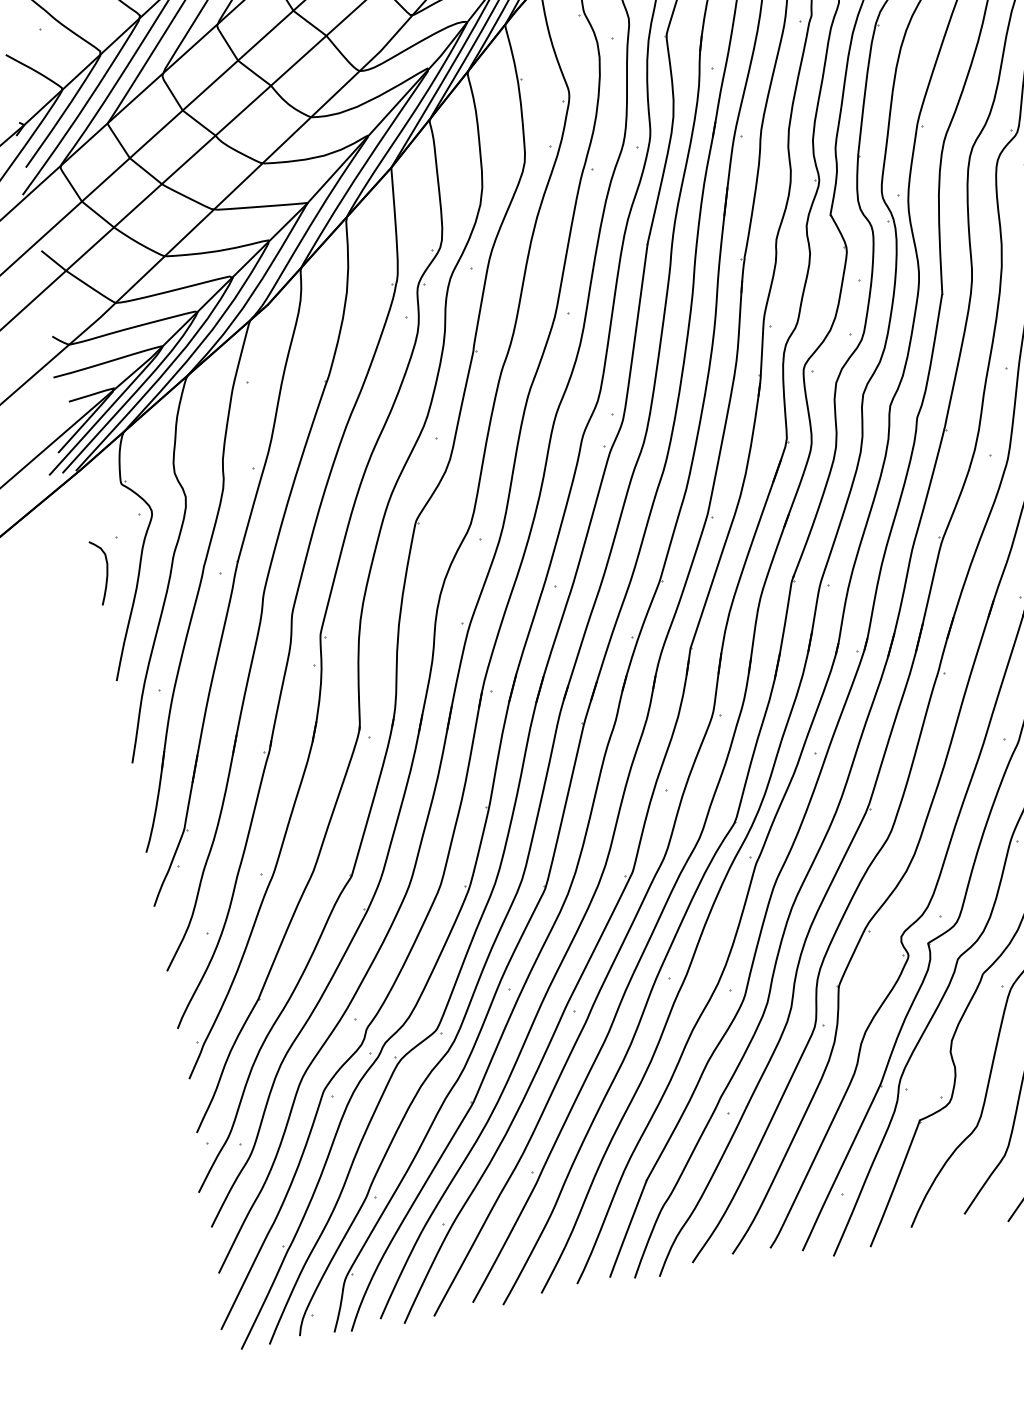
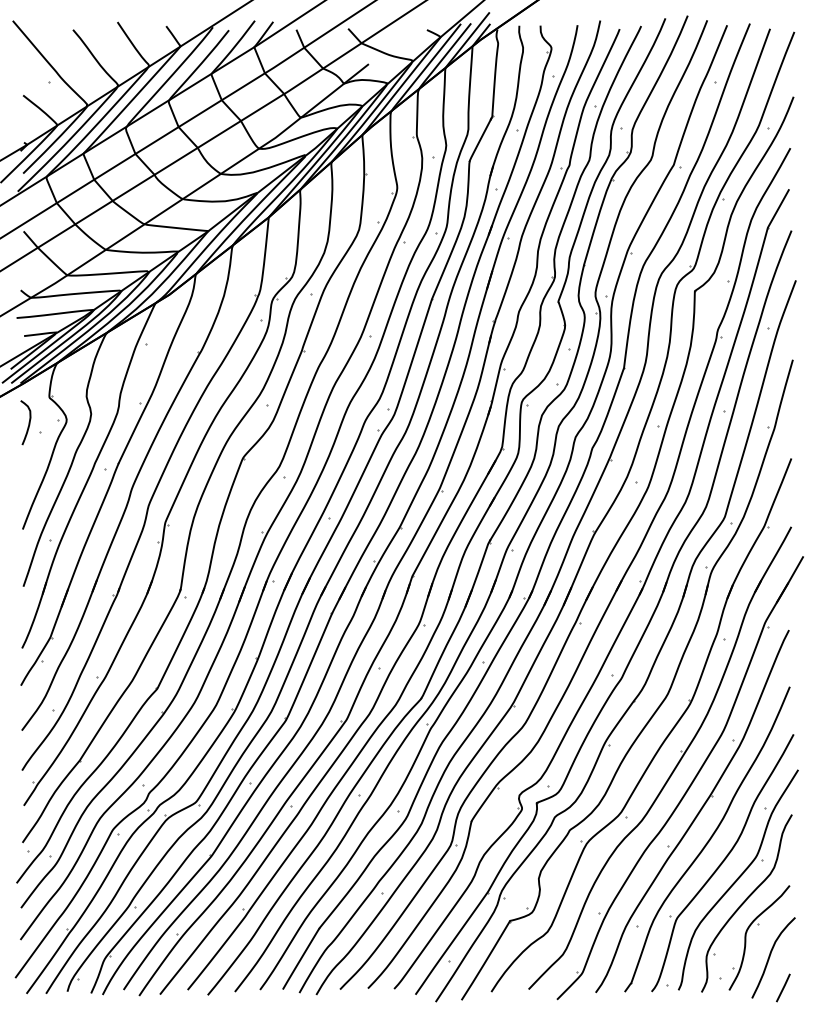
curve: (105, 571) -> (28, 422), moved

